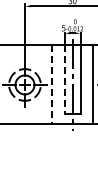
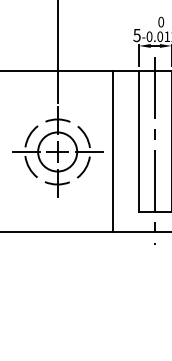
line: (64, 79) -> (138, 140), dashed -> solid
line: (51, 85) -> (112, 153), dashed -> solid

